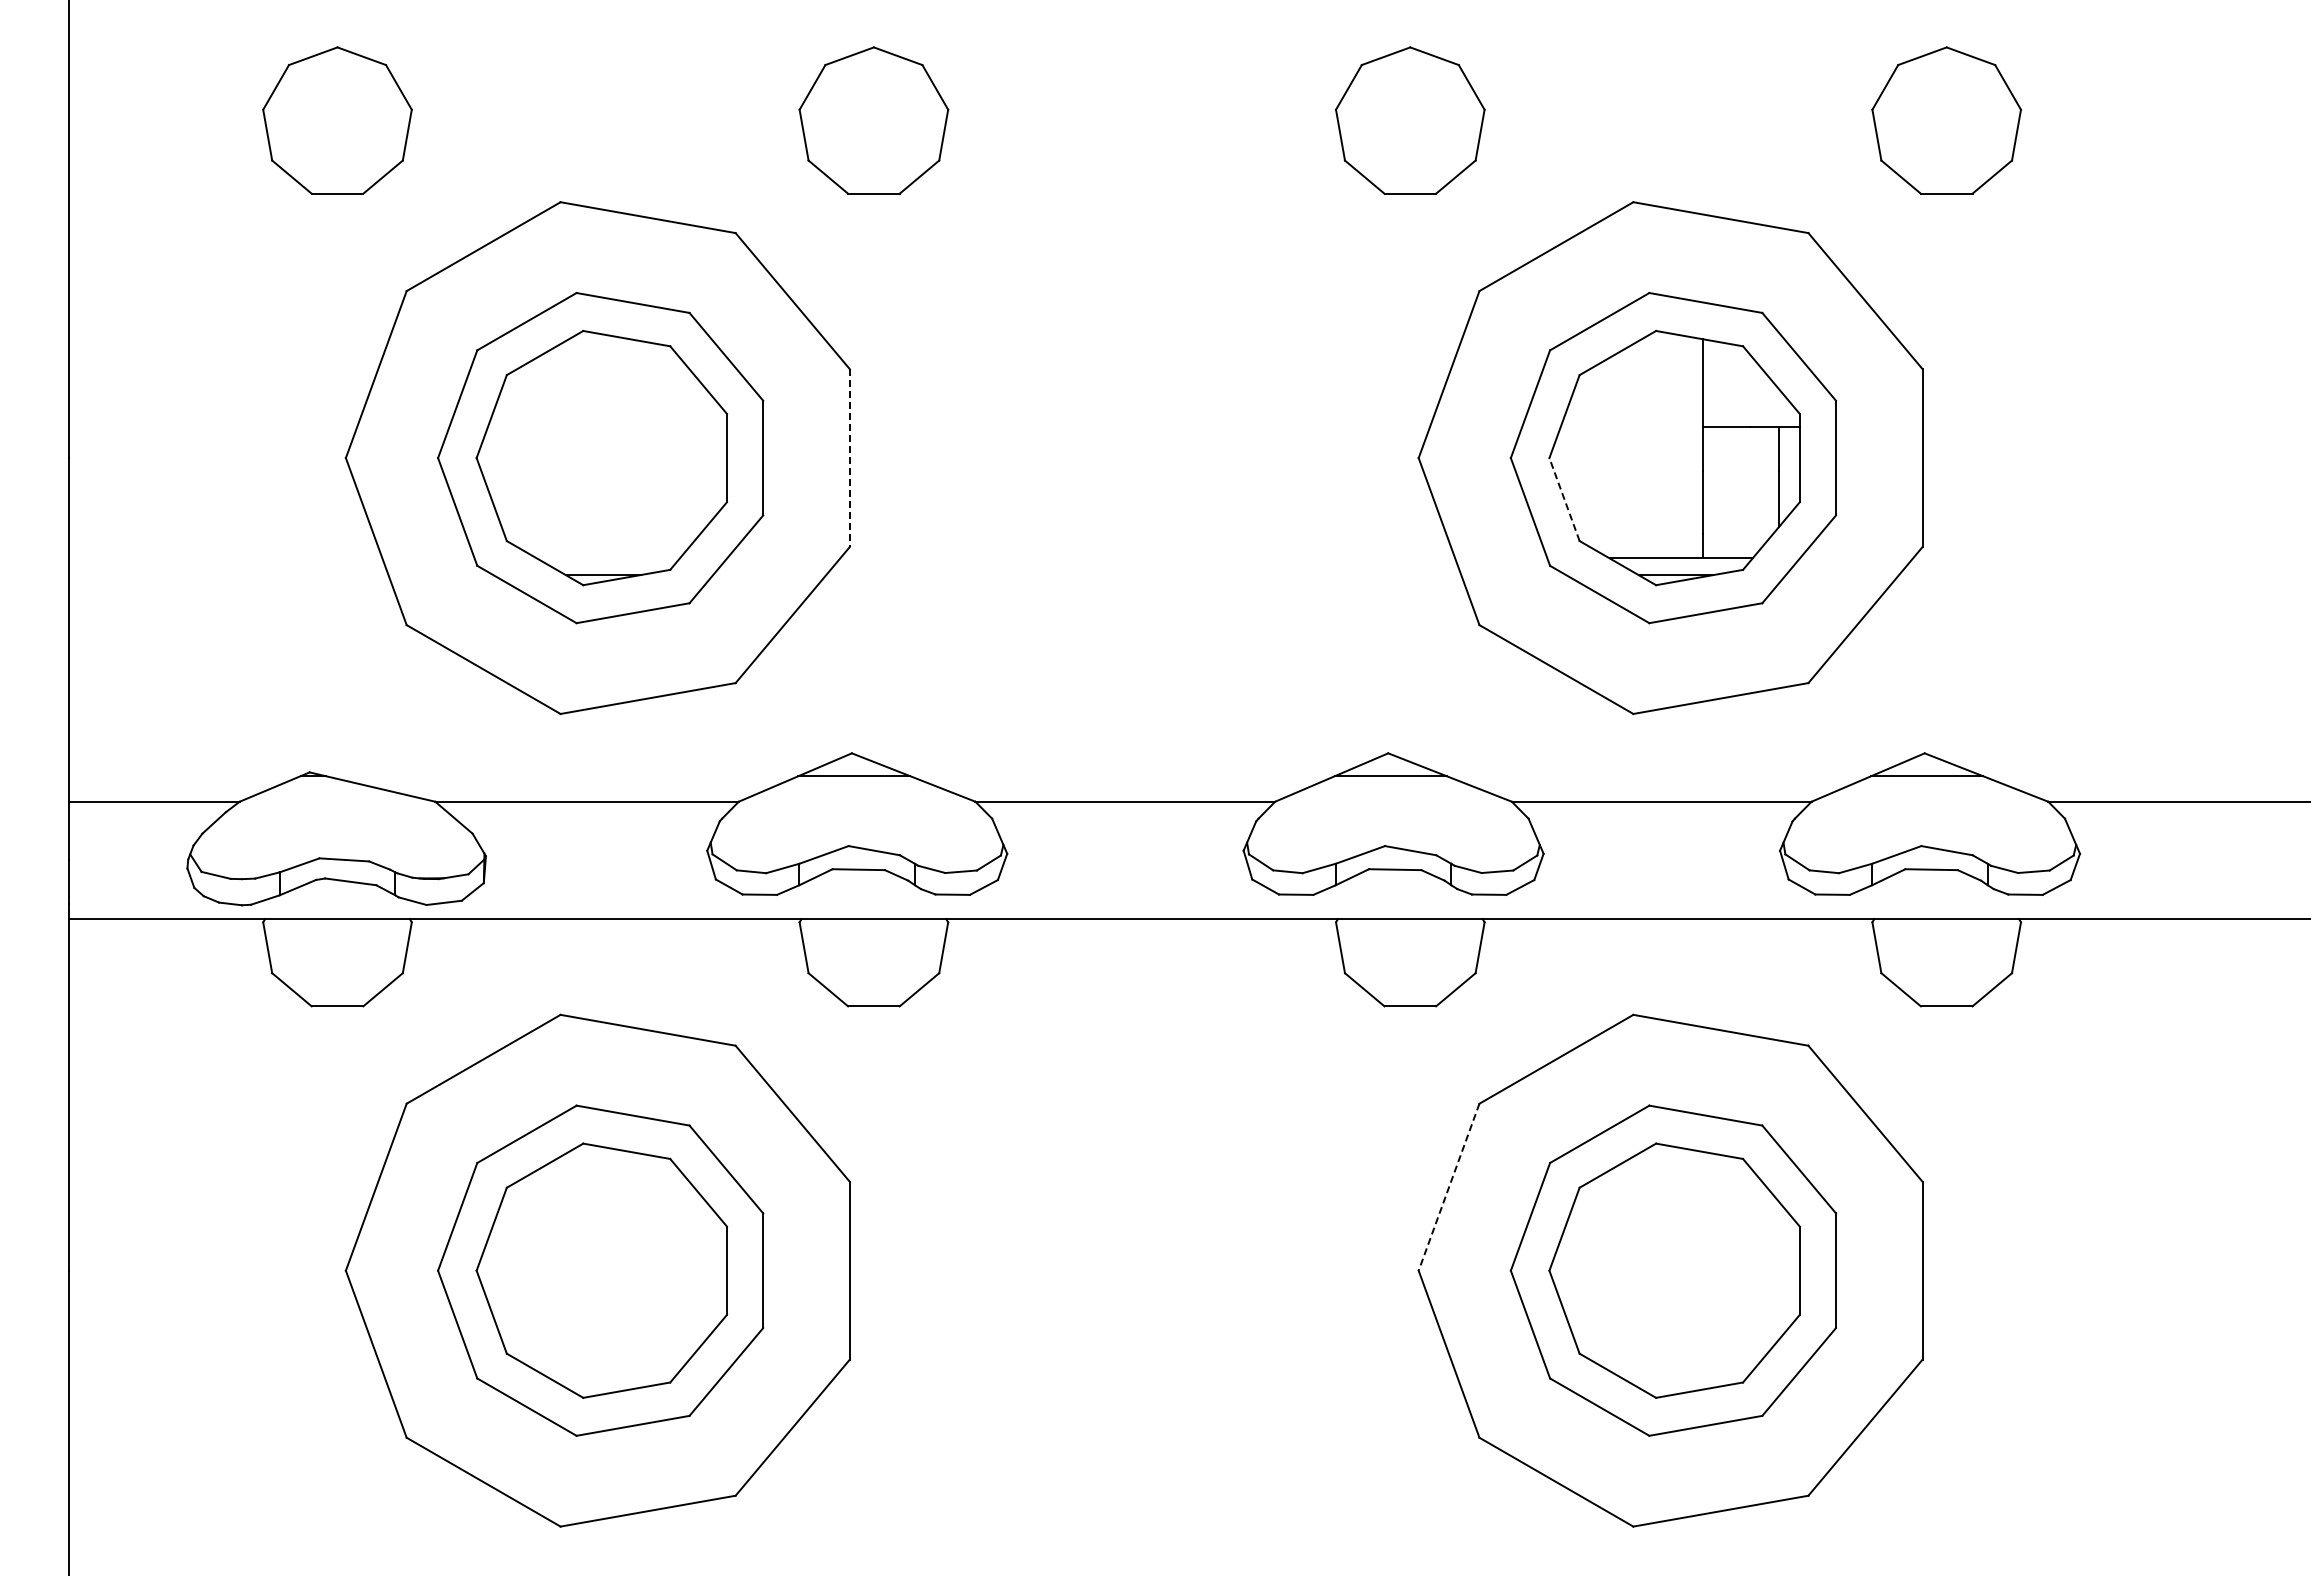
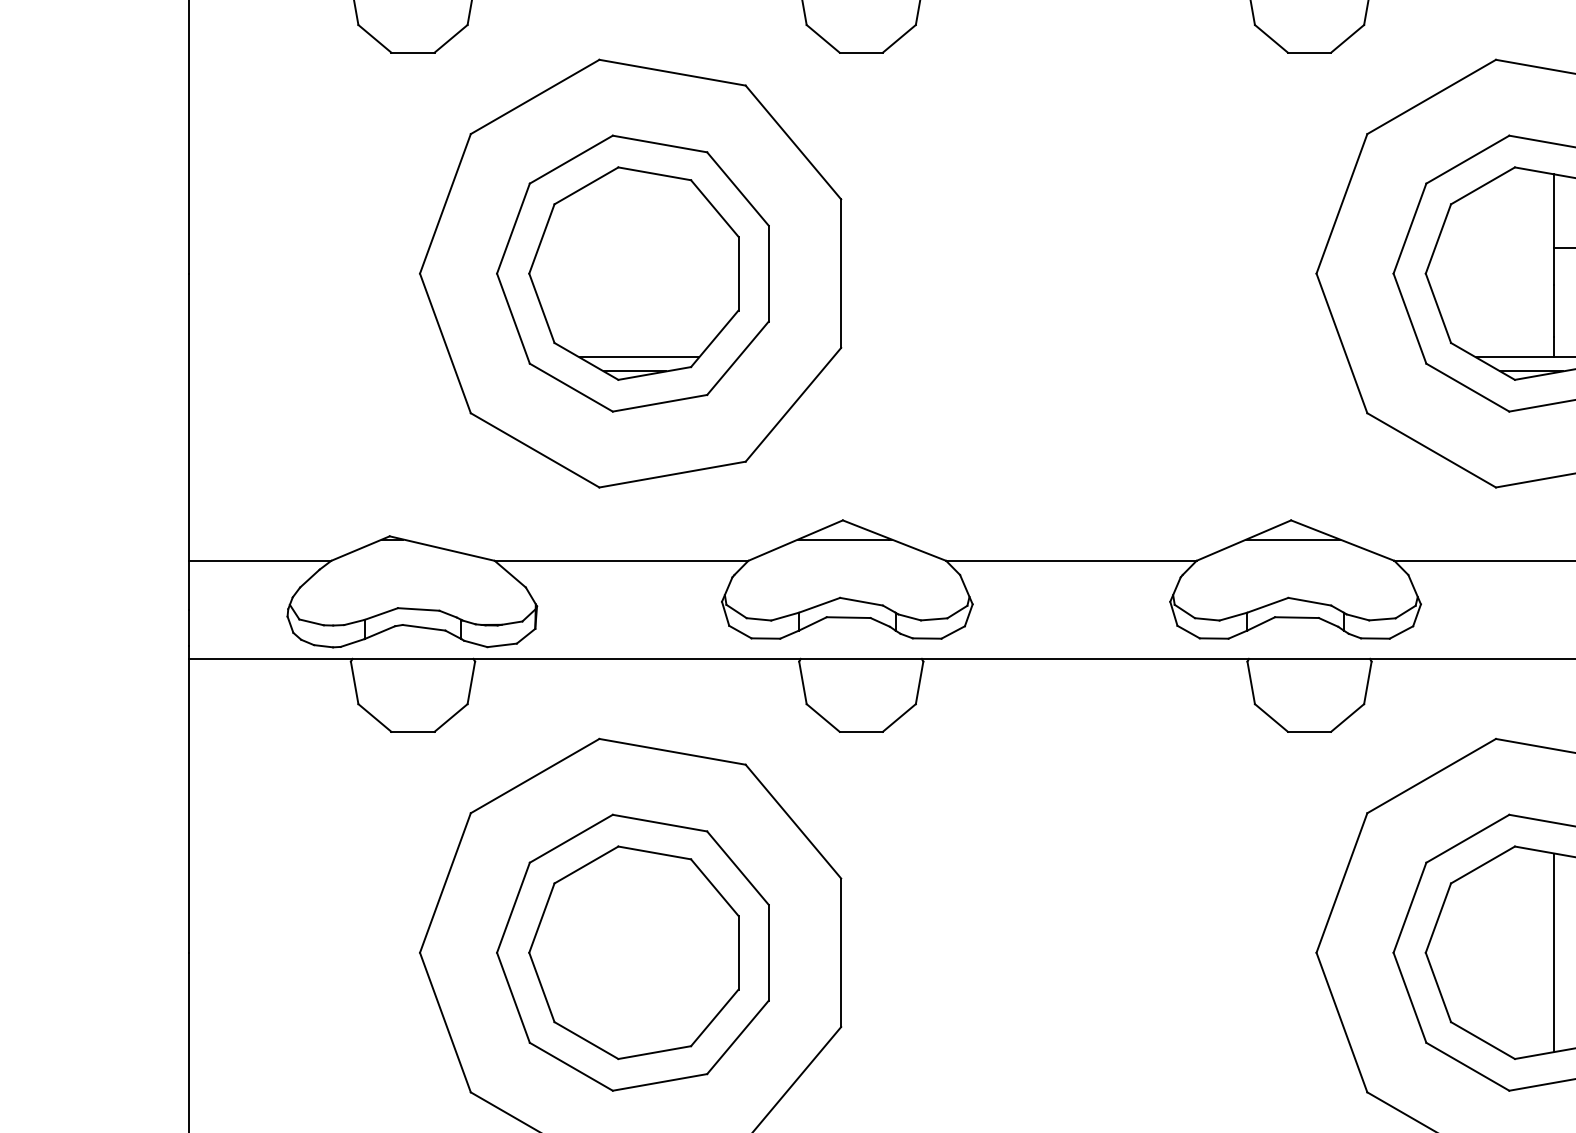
line: (849, 458) -> (840, 273), dashed -> solid
line: (1564, 499) -> (1438, 308), dashed -> solid
line: (607, 558) -> (638, 357), added
line: (1449, 1187) -> (1342, 883), dashed -> solid
line: (1703, 1270) -> (1554, 952), added

